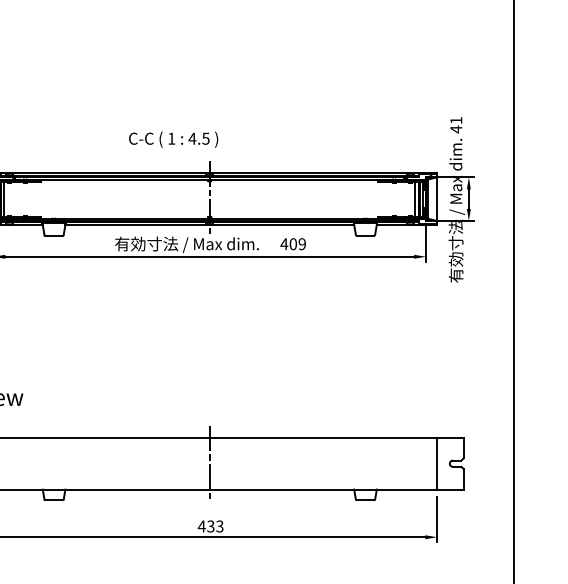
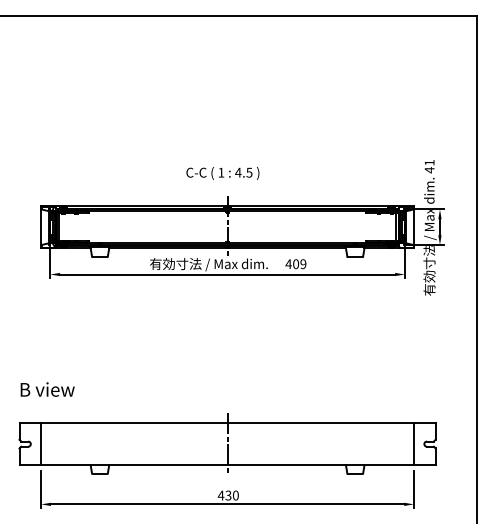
text: (173, 139) -> (222, 173), moved
text: (219, 526) -> (235, 495), 433 -> 430

